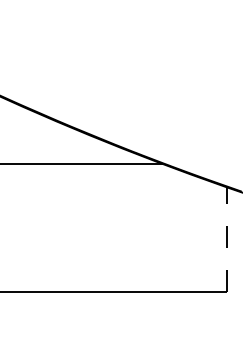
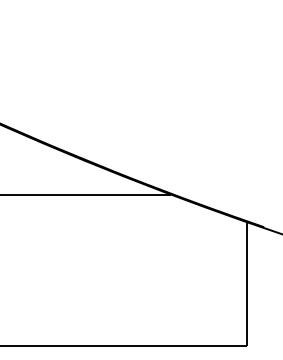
line: (227, 239) -> (247, 283), dashed -> solid

